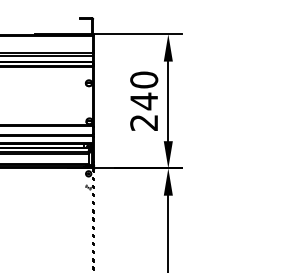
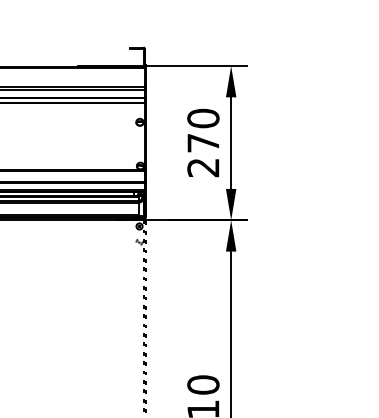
text: (144, 101) -> (203, 143), 240 -> 270

